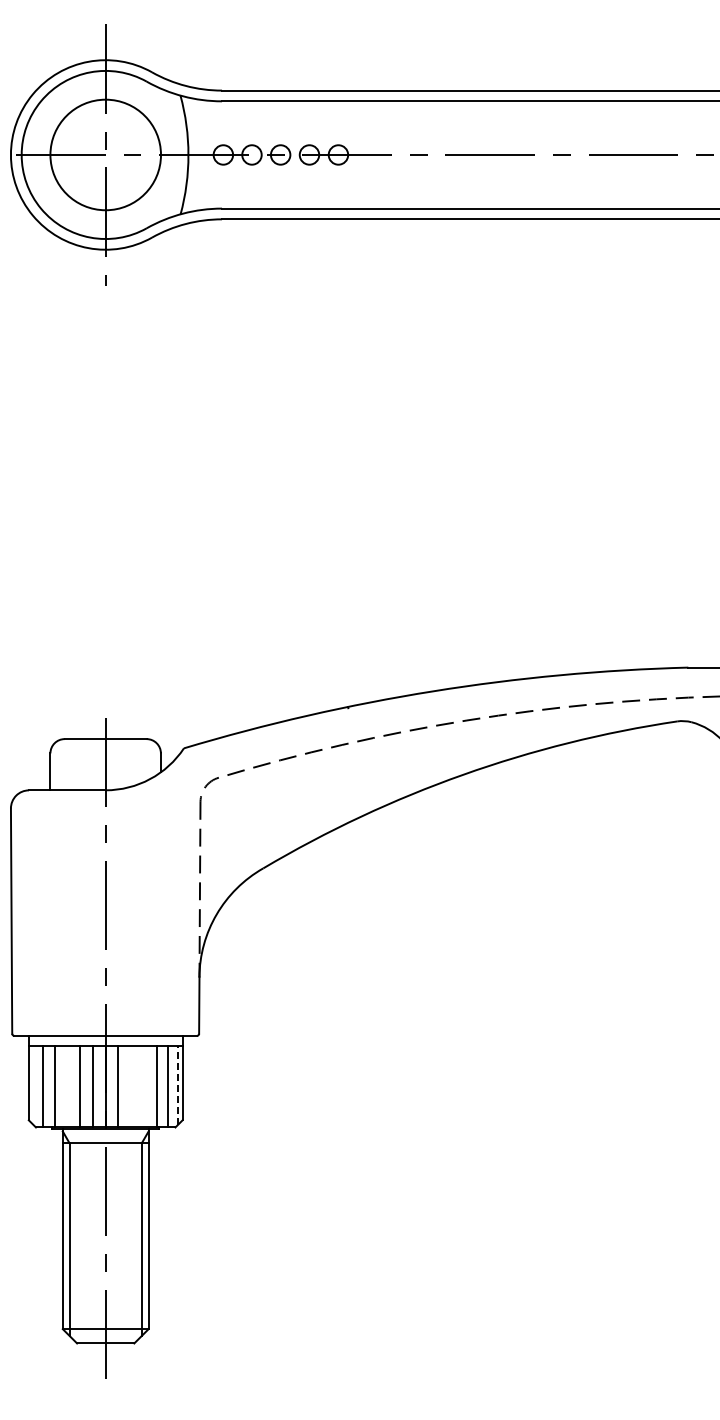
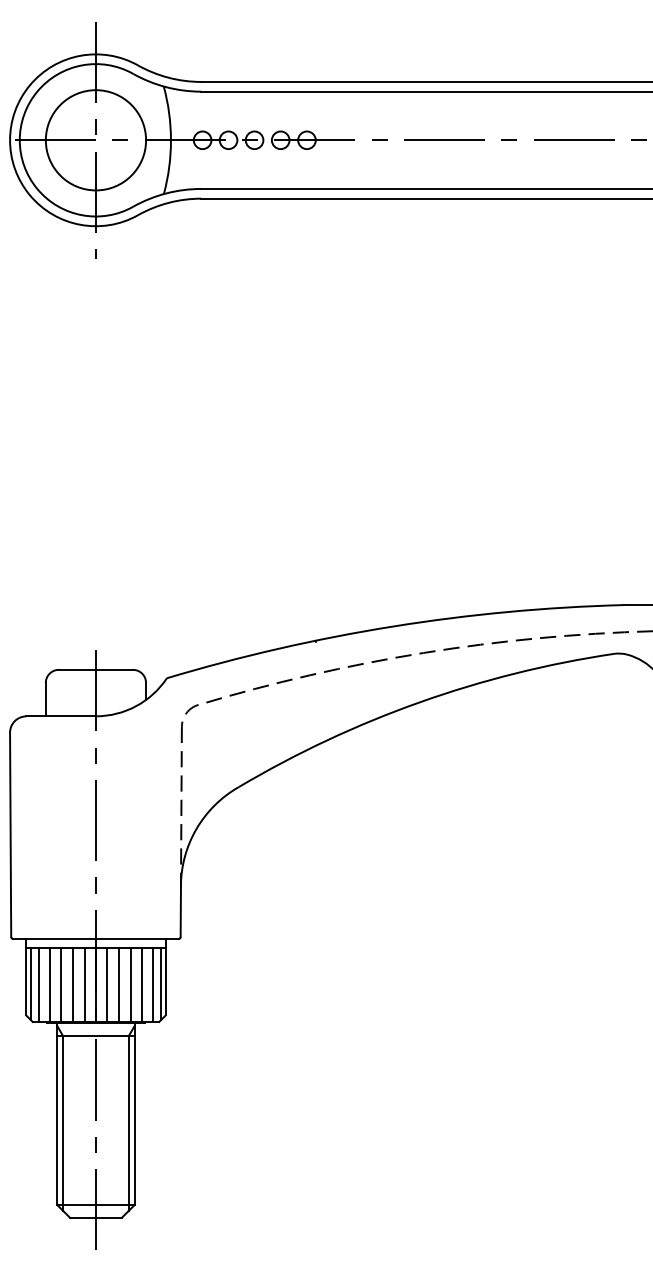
line: (33, 1085) -> (30, 983), added
line: (177, 1085) -> (161, 983), dashed -> solid
line: (67, 1086) -> (61, 984), added
line: (131, 1086) -> (119, 984), added
line: (143, 1086) -> (130, 984), added

